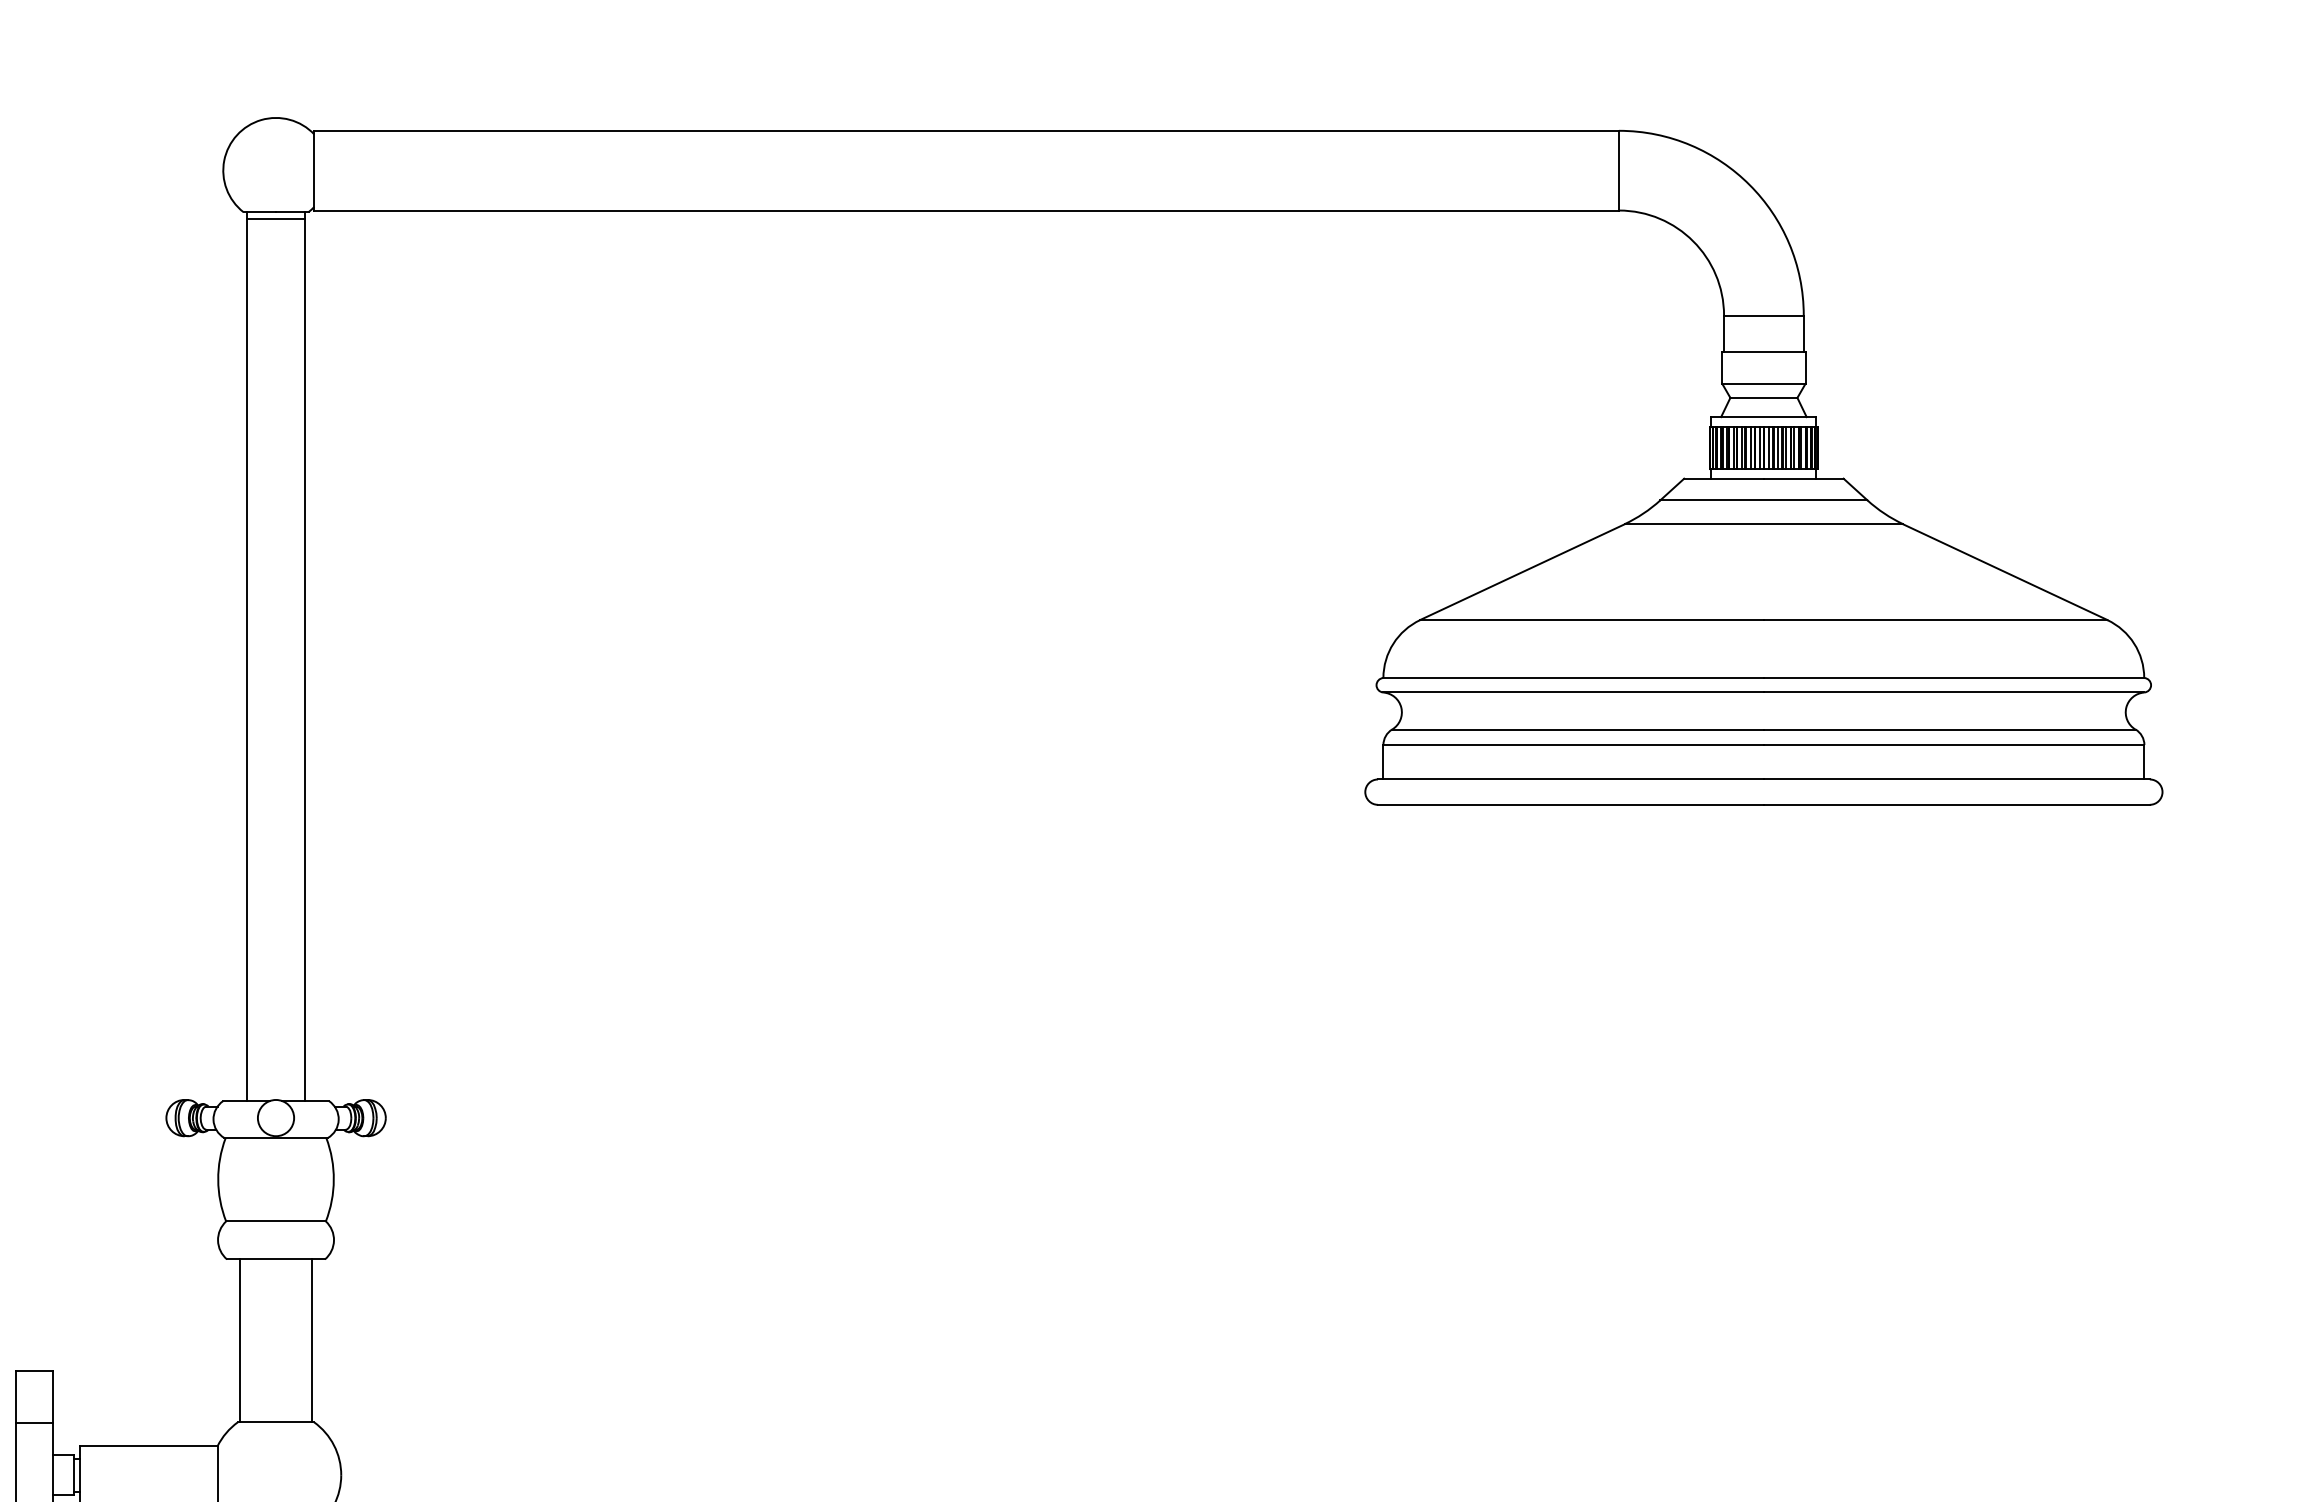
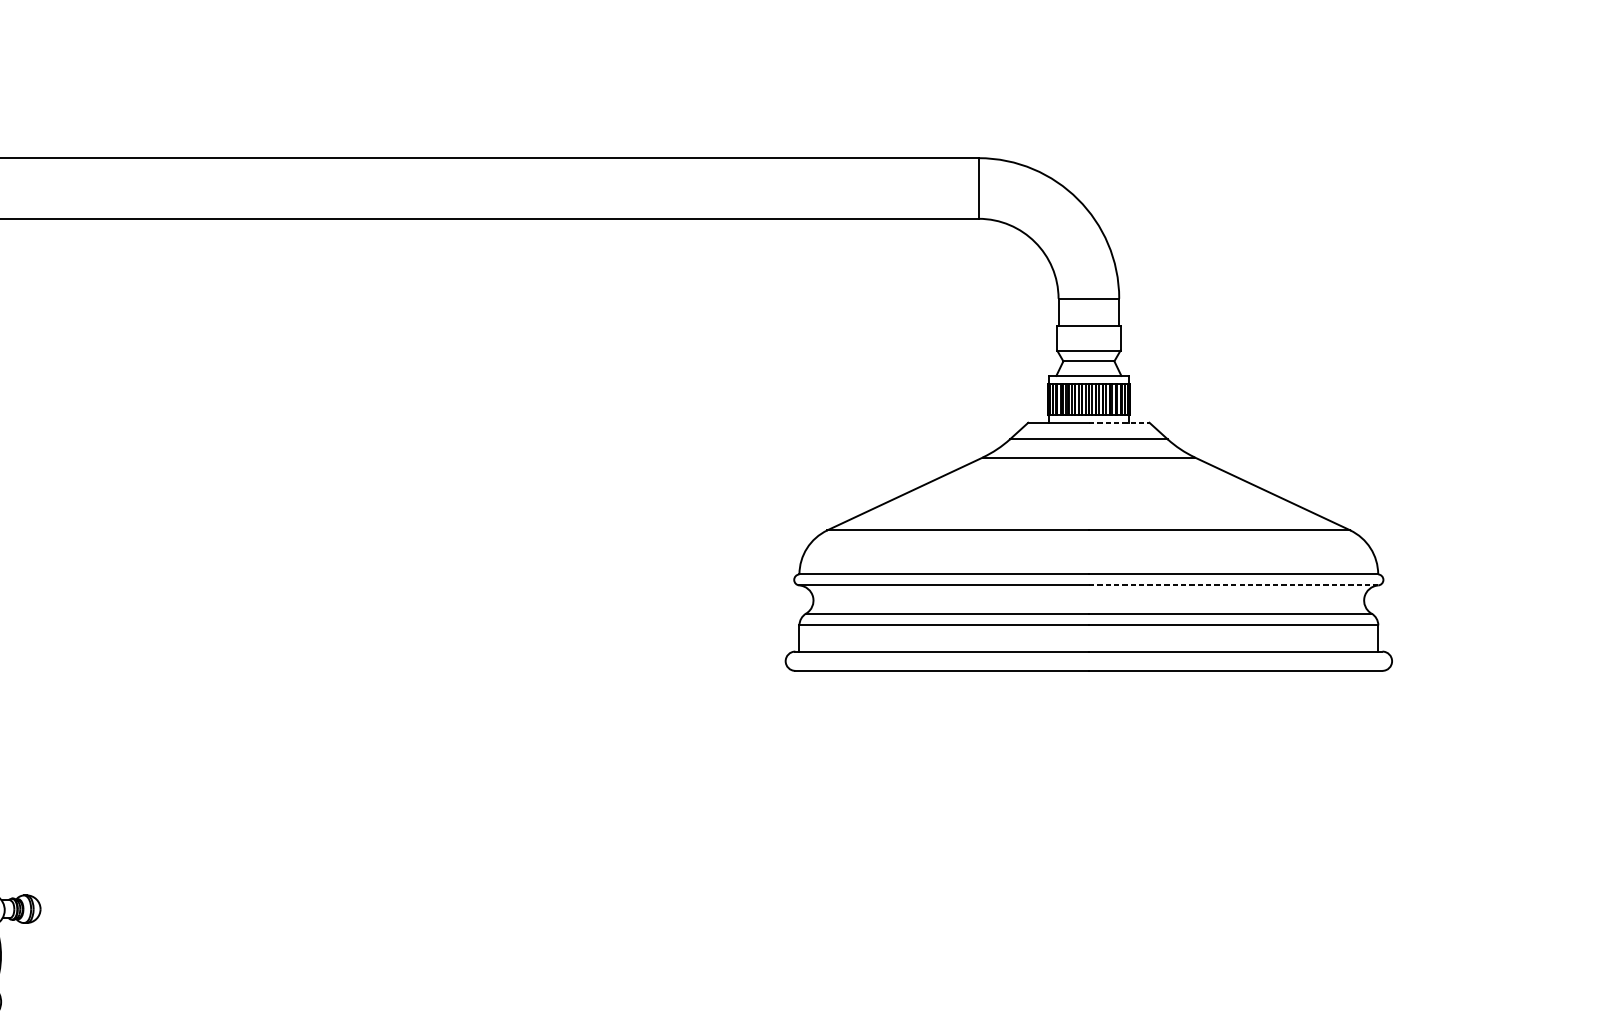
line: (1803, 478) -> (1119, 422), solid -> dashed
line: (1954, 692) -> (1233, 585), solid -> dashed

